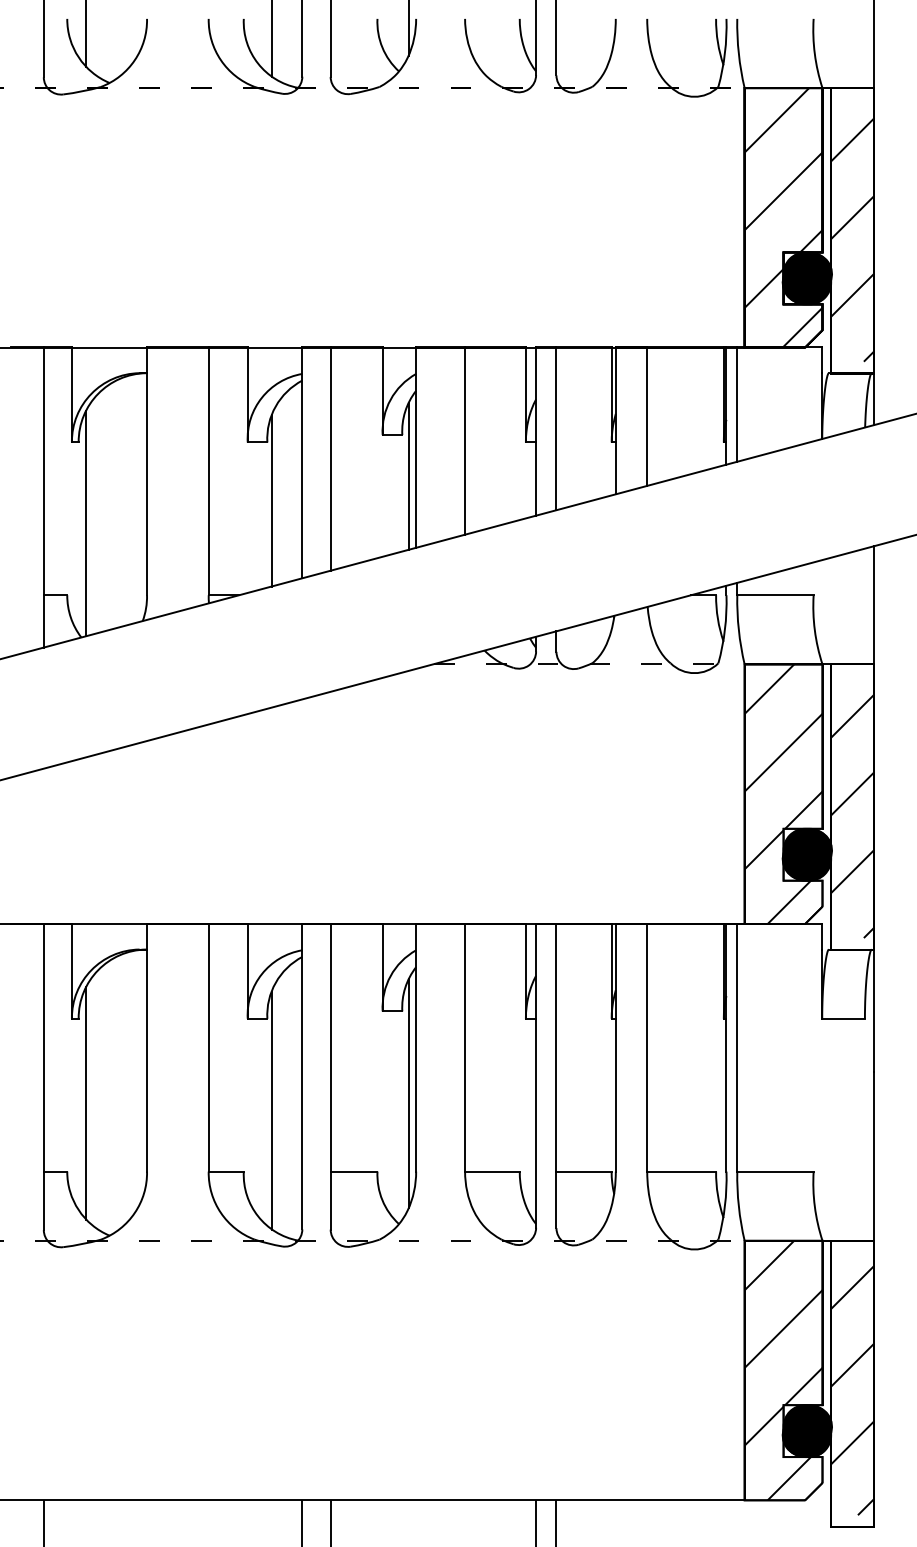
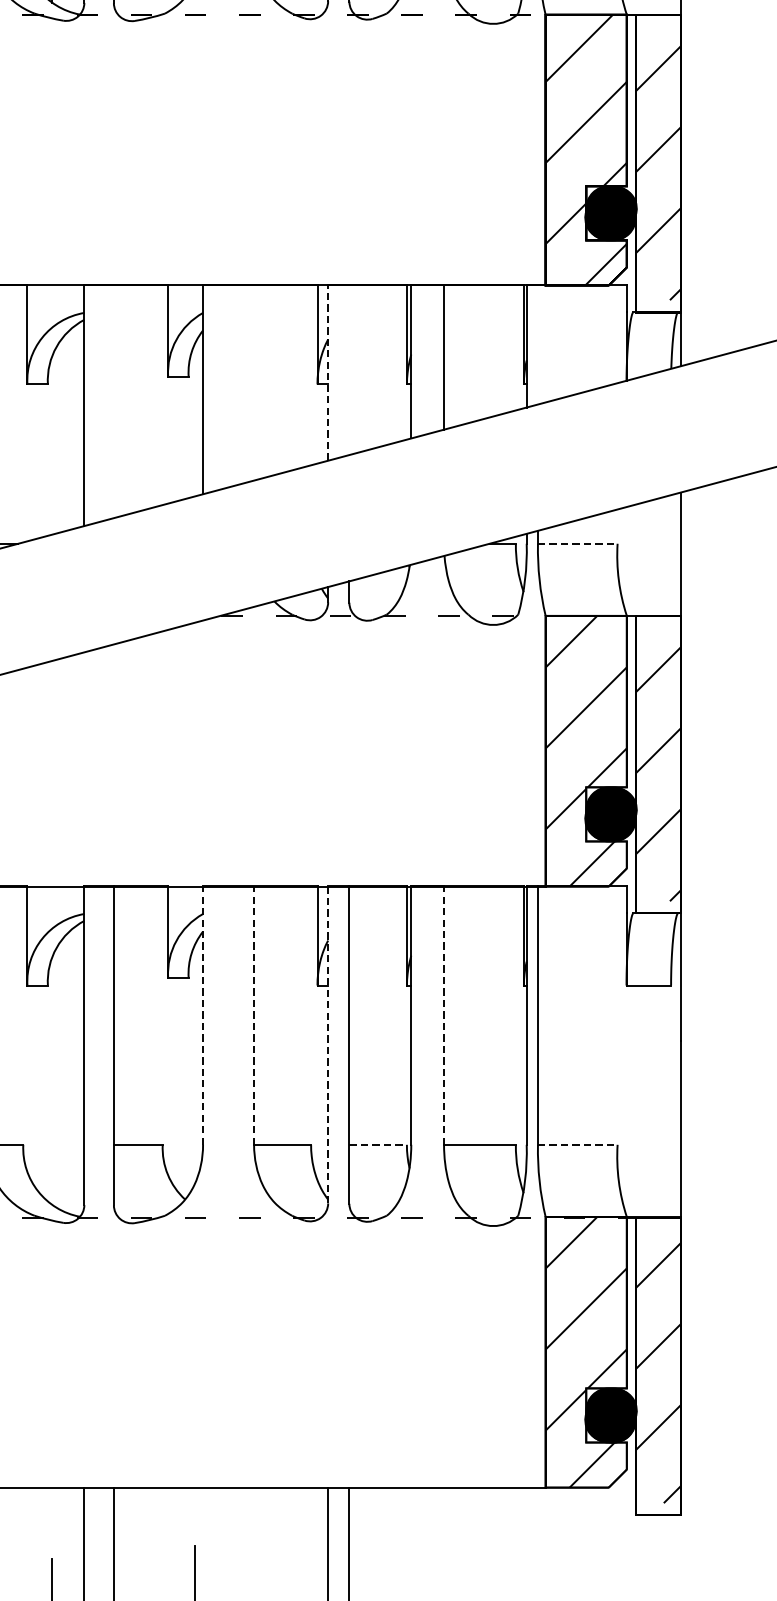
line: (737, 404) -> (538, 344), removed
line: (556, 428) -> (349, 369), removed
line: (536, 431) -> (328, 372), solid -> dashed
line: (465, 440) -> (254, 382), removed
line: (330, 458) -> (113, 401), removed
line: (408, 475) -> (195, 418), removed
line: (271, 500) -> (52, 444), removed
line: (775, 595) -> (577, 543), solid -> dashed
line: (416, 1047) -> (203, 1015), solid -> dashed
line: (465, 1047) -> (254, 1015), solid -> dashed
line: (647, 1047) -> (444, 1015), solid -> dashed
line: (536, 1075) -> (328, 1044), solid -> dashed
line: (408, 1093) -> (195, 1063), removed
line: (271, 1110) -> (52, 1081), removed
line: (584, 1171) -> (378, 1144), solid -> dashed
line: (775, 1171) -> (577, 1144), solid -> dashed

